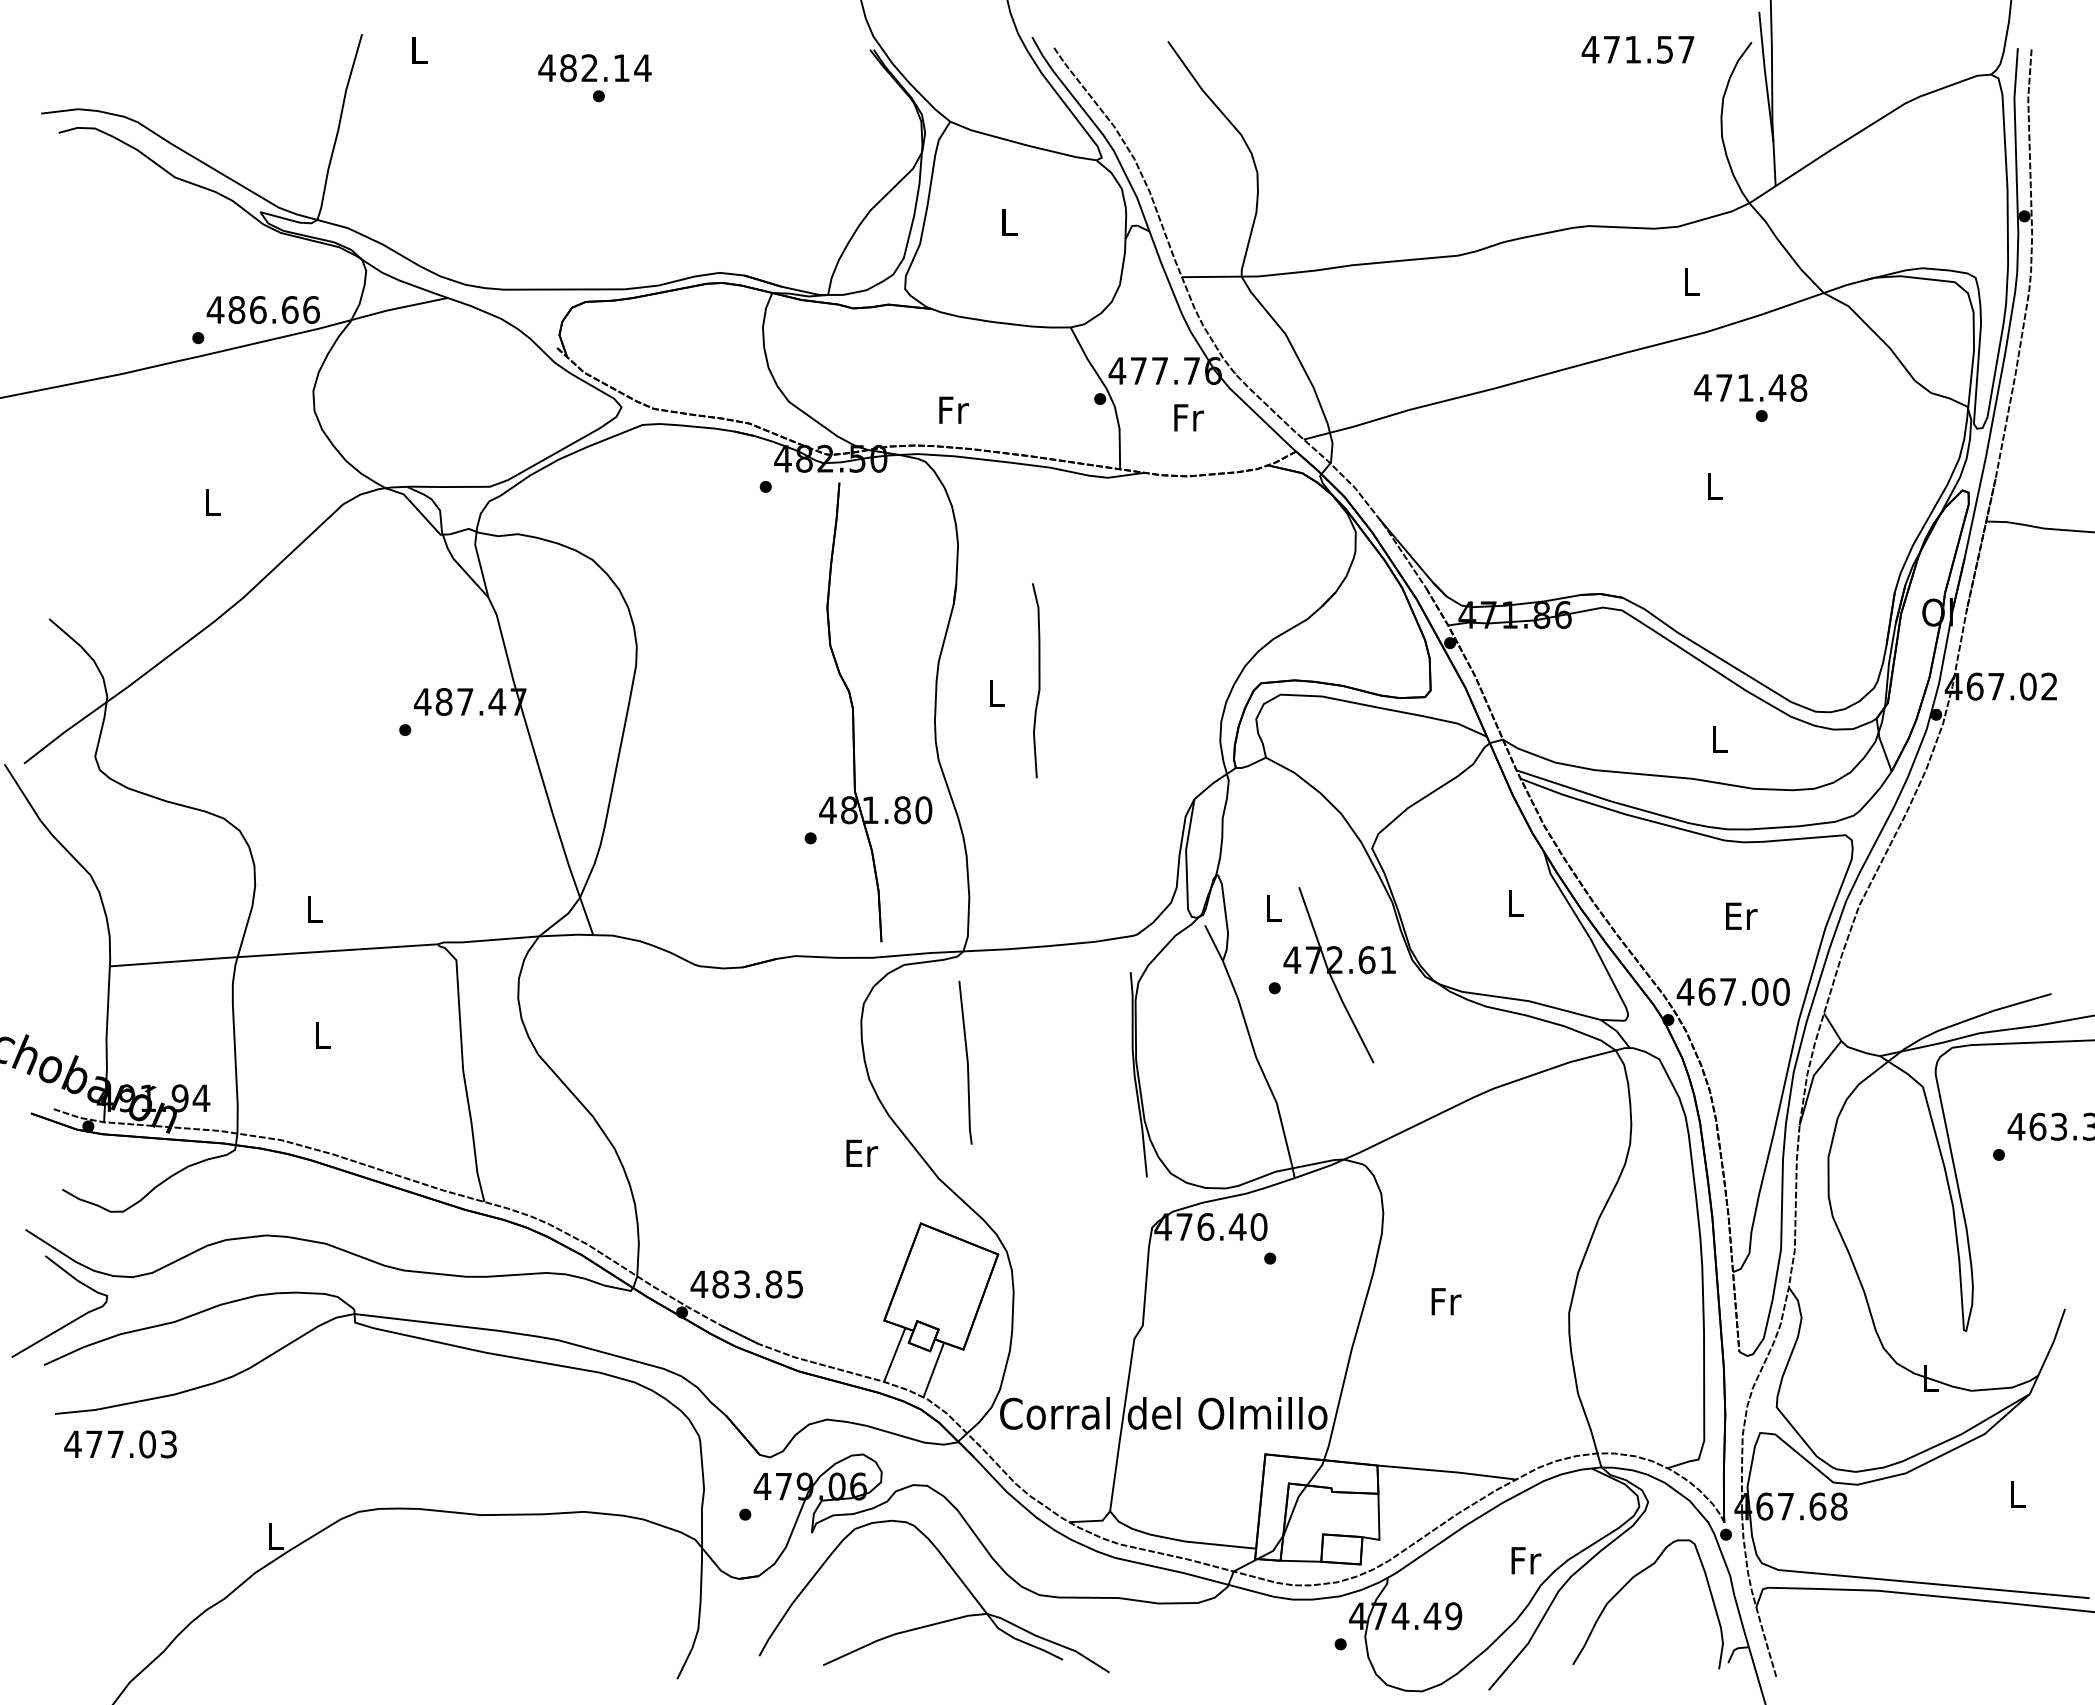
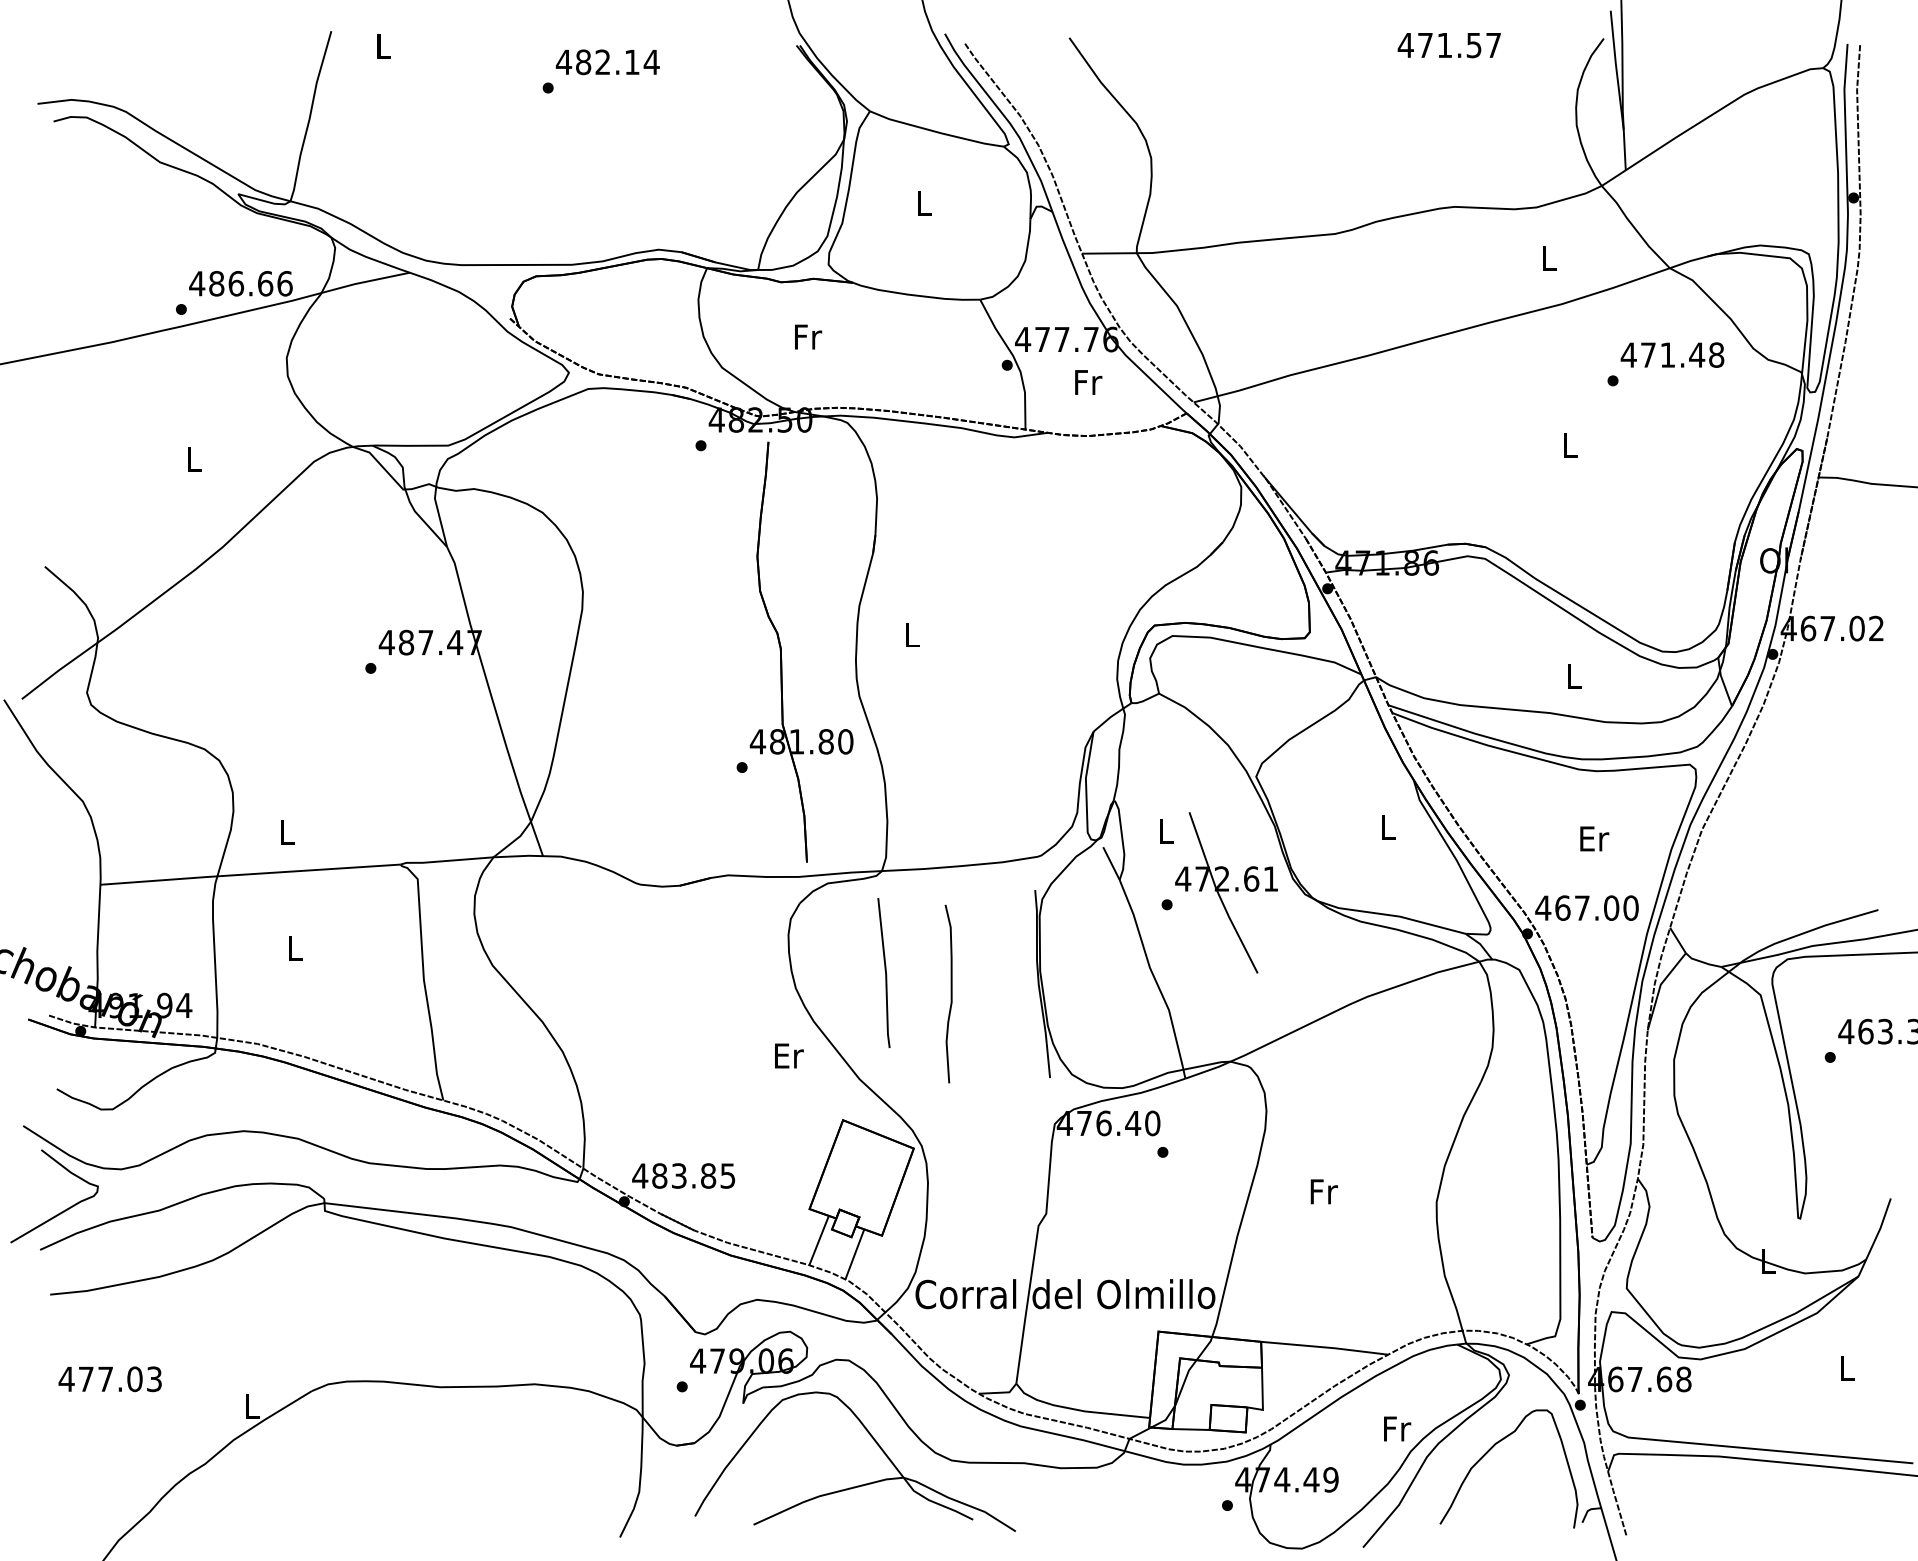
text: (1637, 49) -> (1448, 45), moved
text: (594, 68) -> (607, 62), moved
text: (1750, 387) -> (1672, 354), moved
text: (953, 409) -> (807, 336), moved
curve: (1038, 680) -> (950, 993), moved
text: (120, 1444) -> (110, 1379), moved

